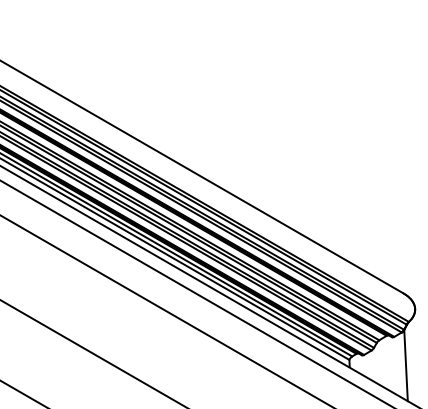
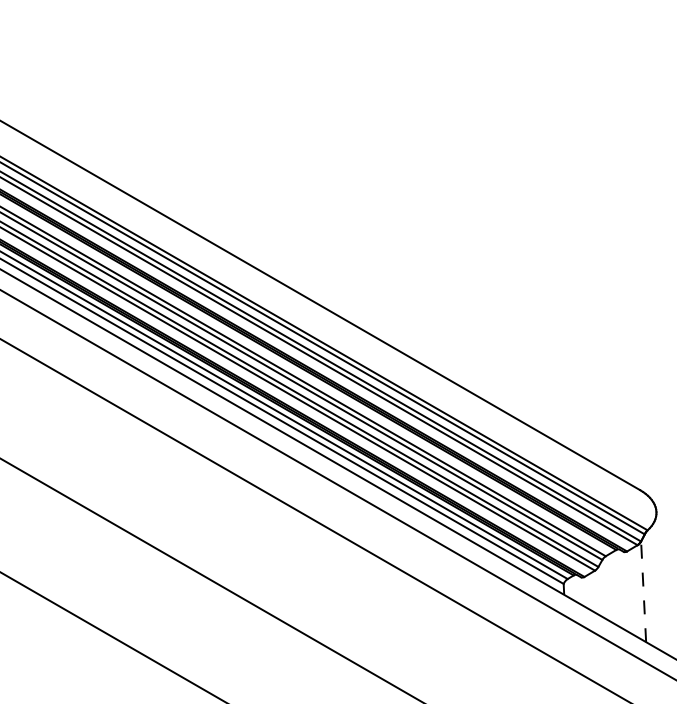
line: (405, 365) -> (643, 591), solid -> dashed

